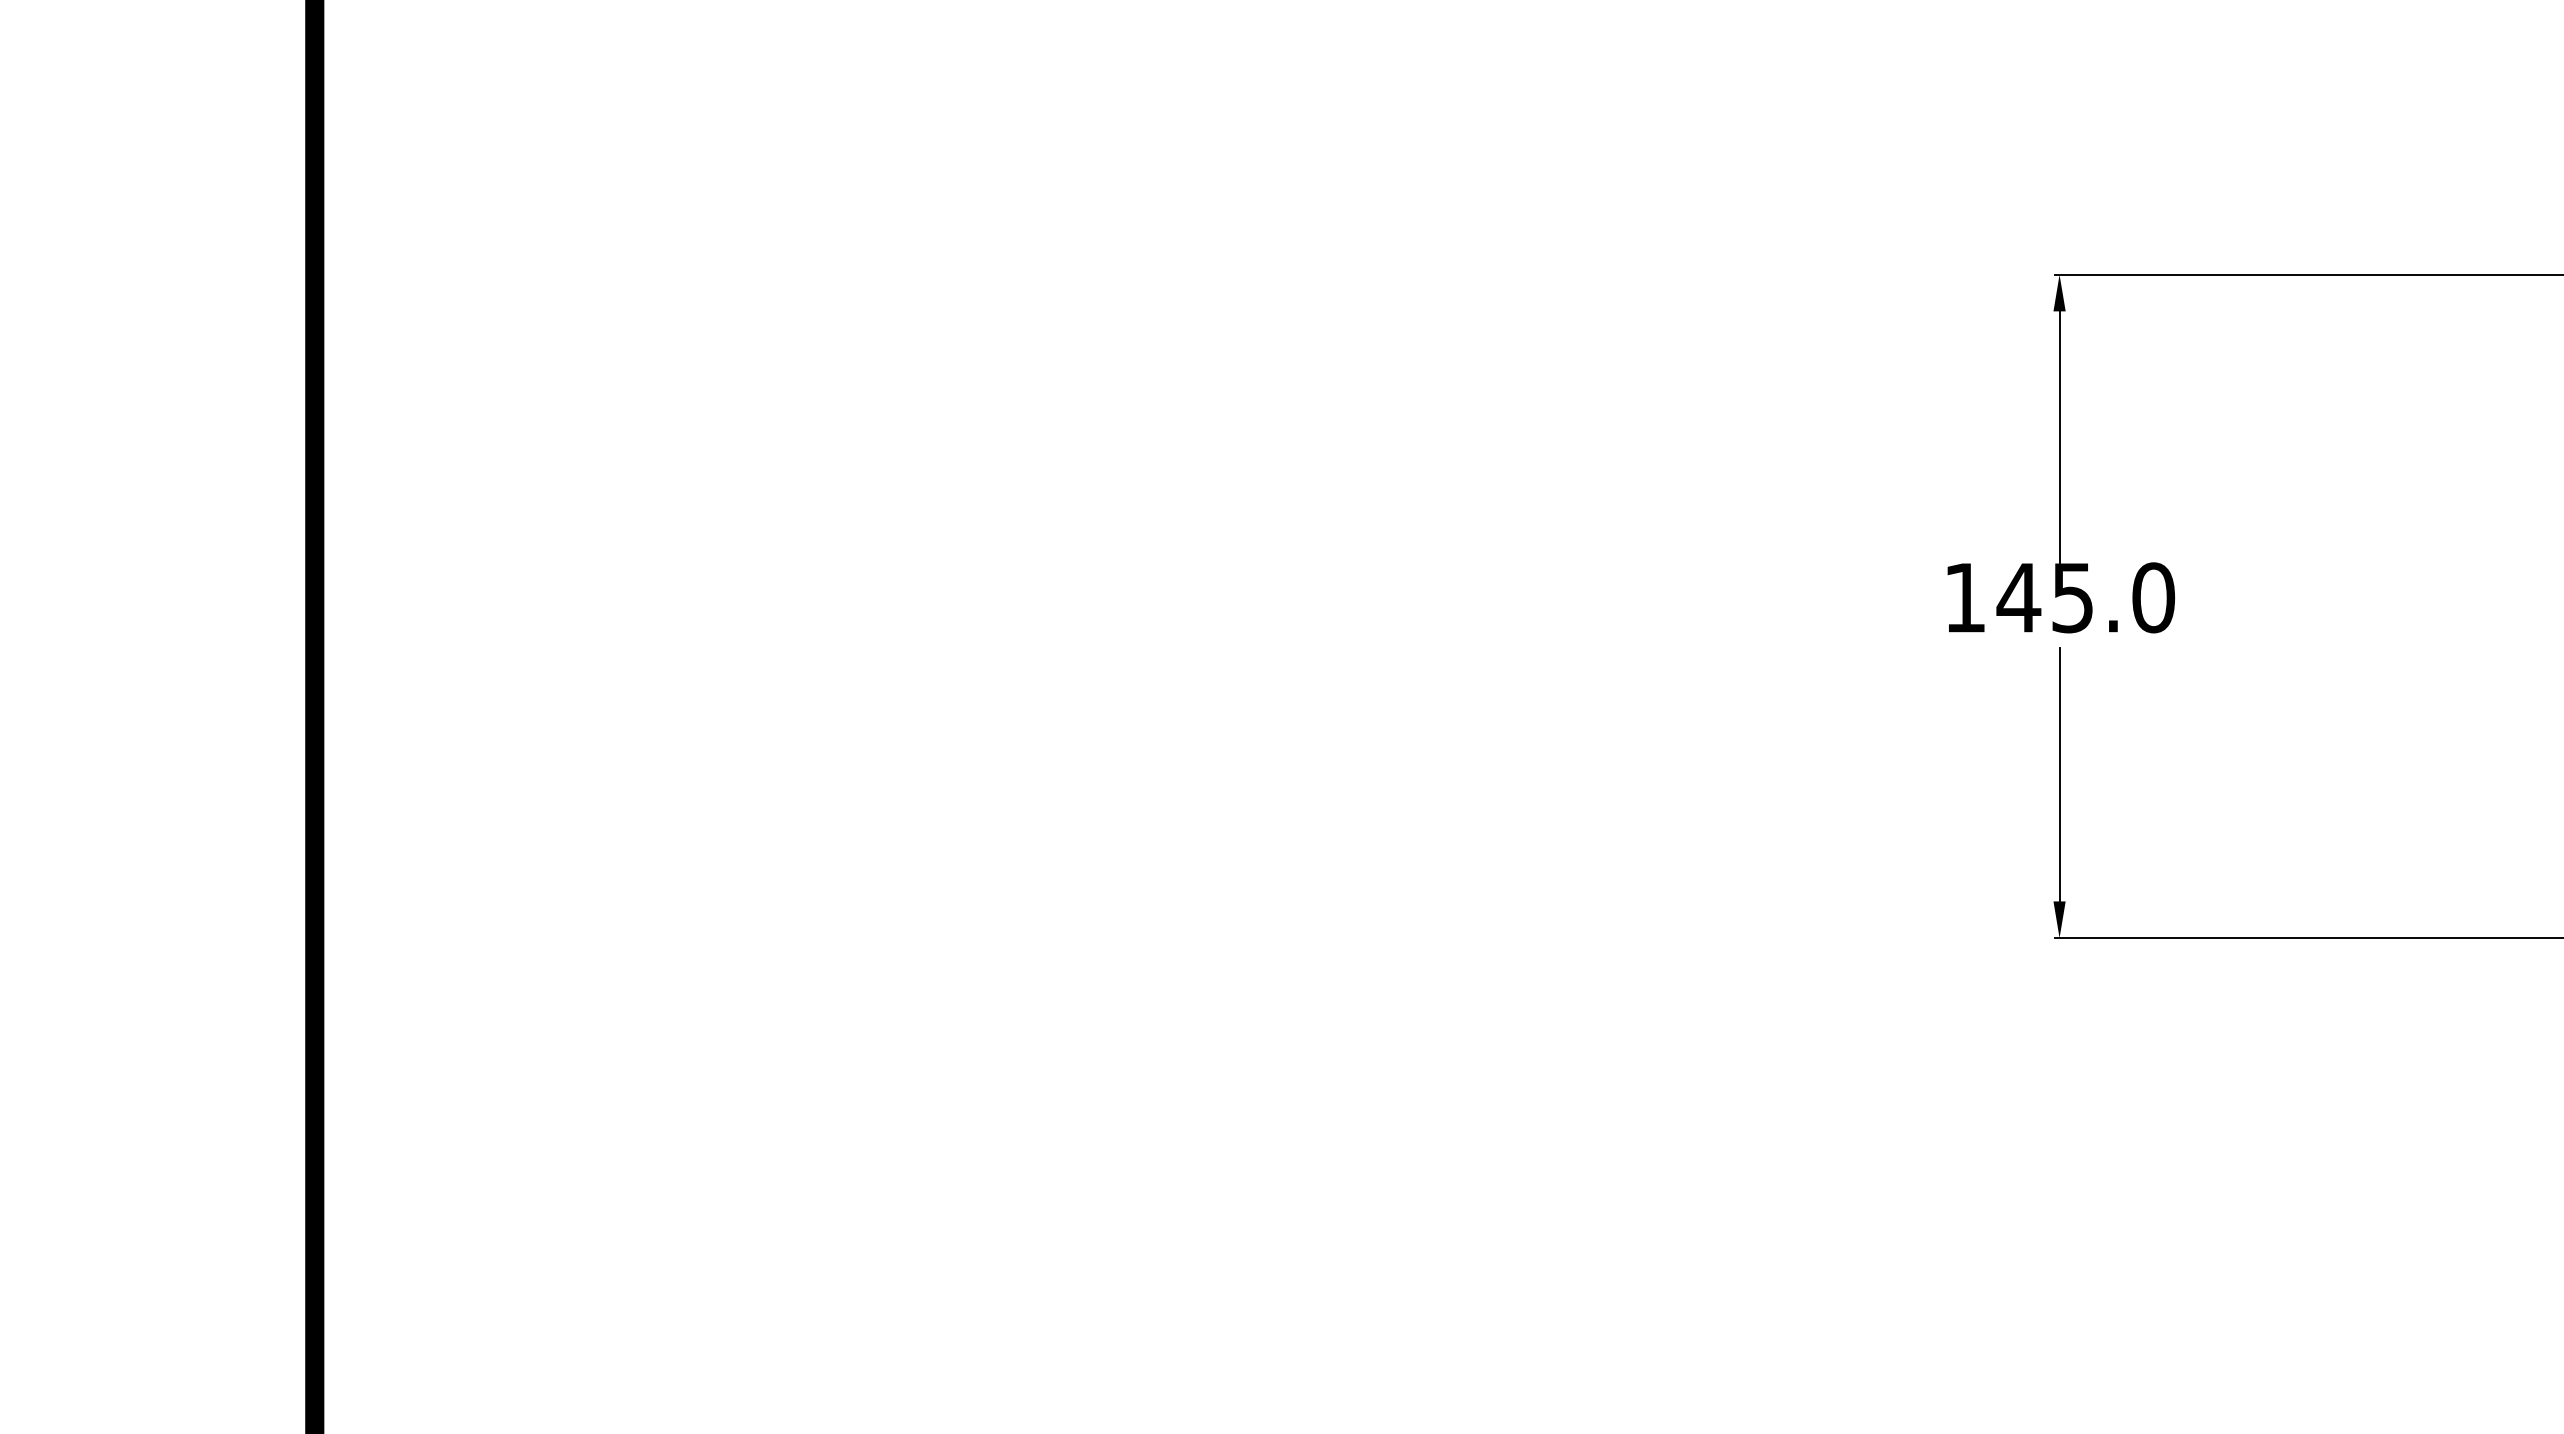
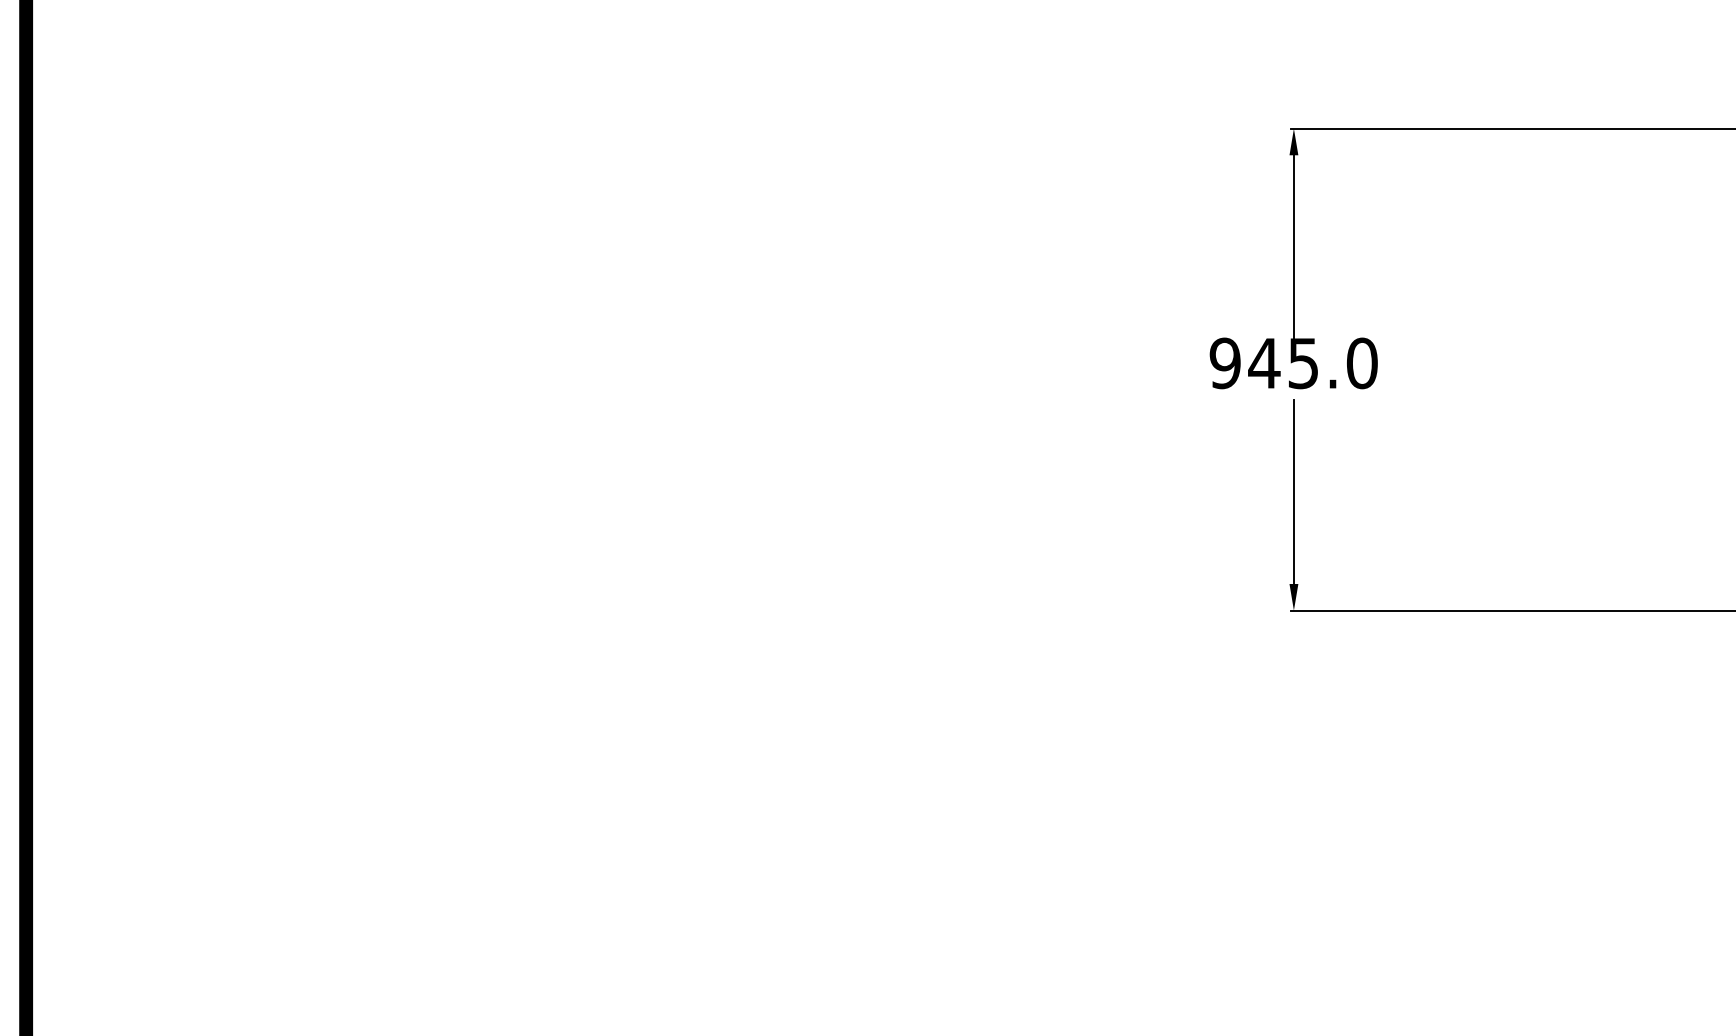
text: (1964, 597) -> (1224, 363), 145.0 -> 945.0

